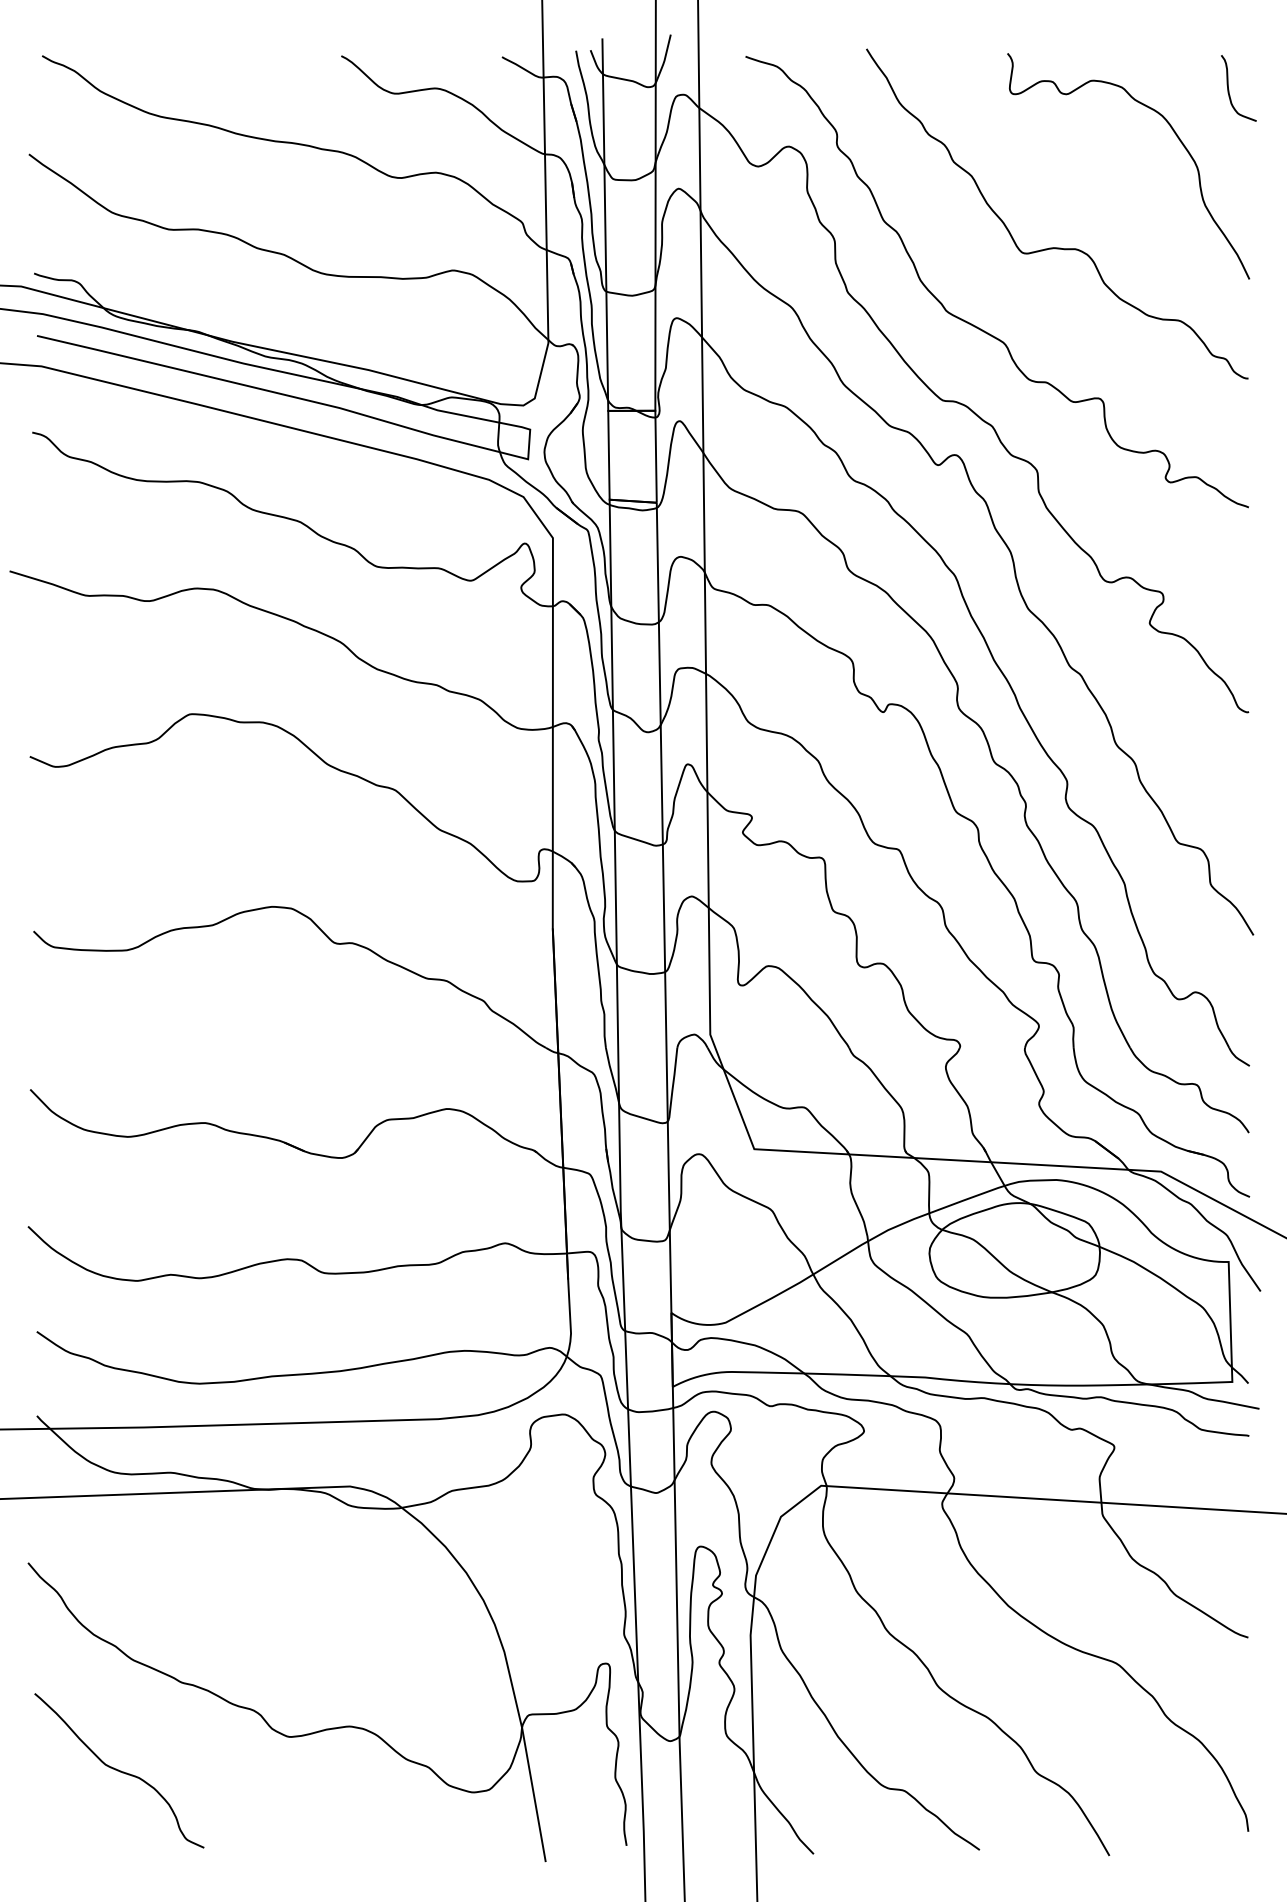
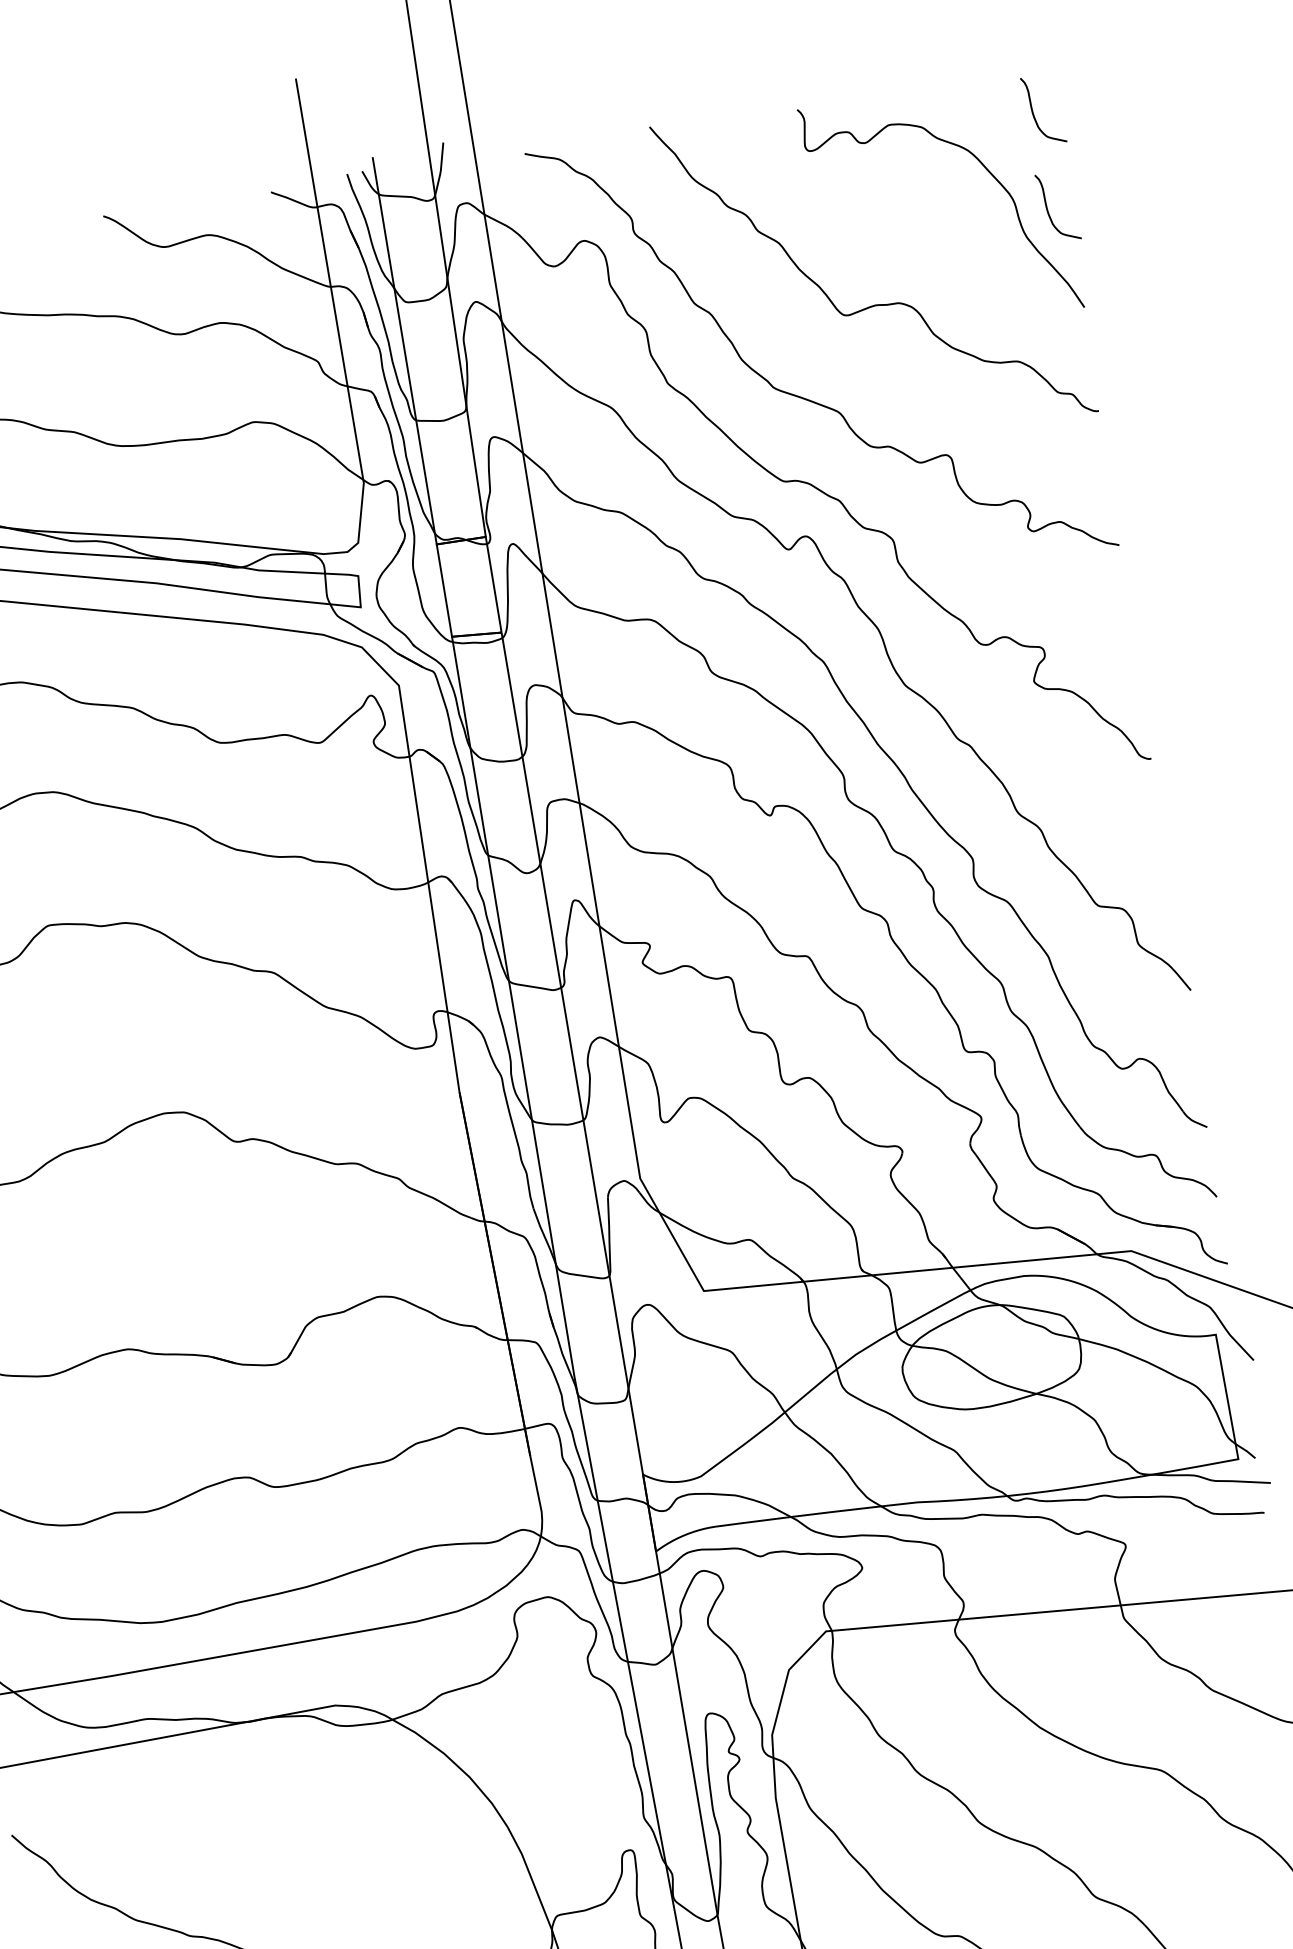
curve: (1229, 182) -> (1048, 209), added

